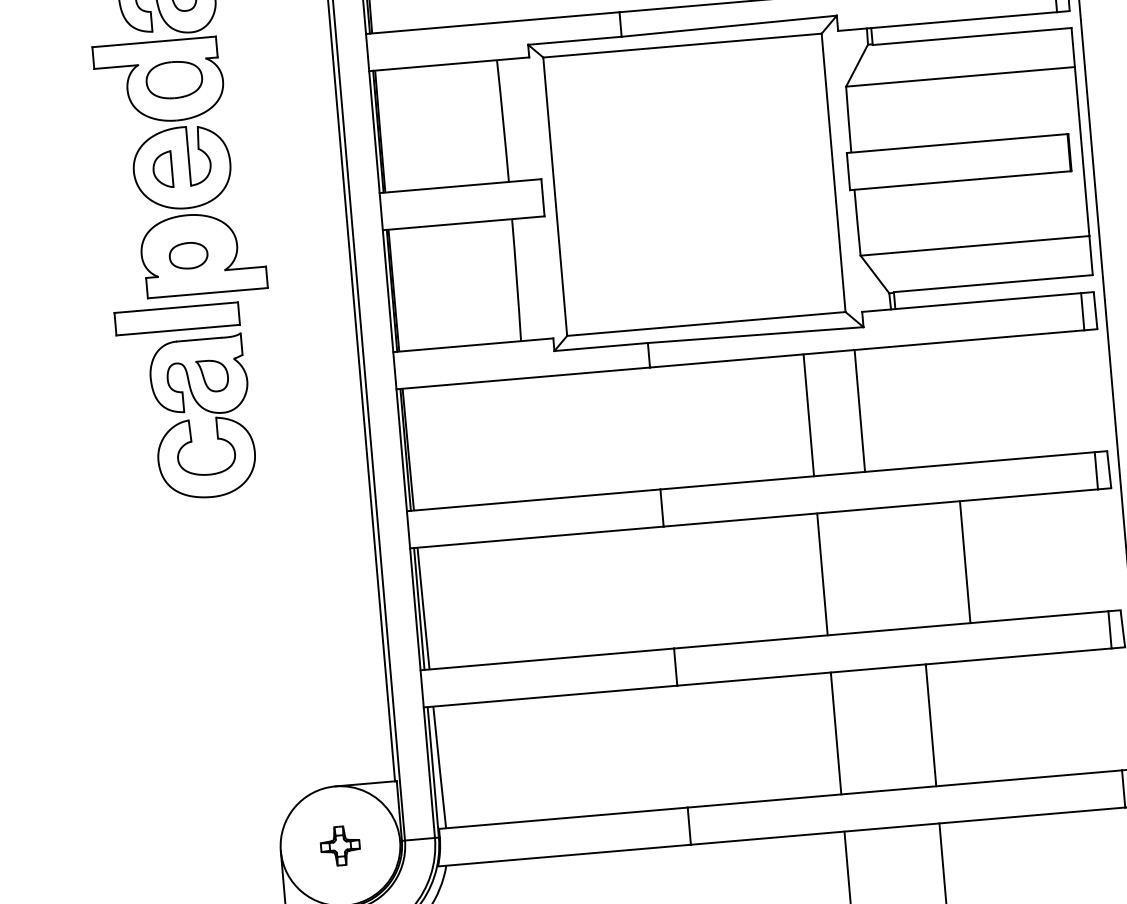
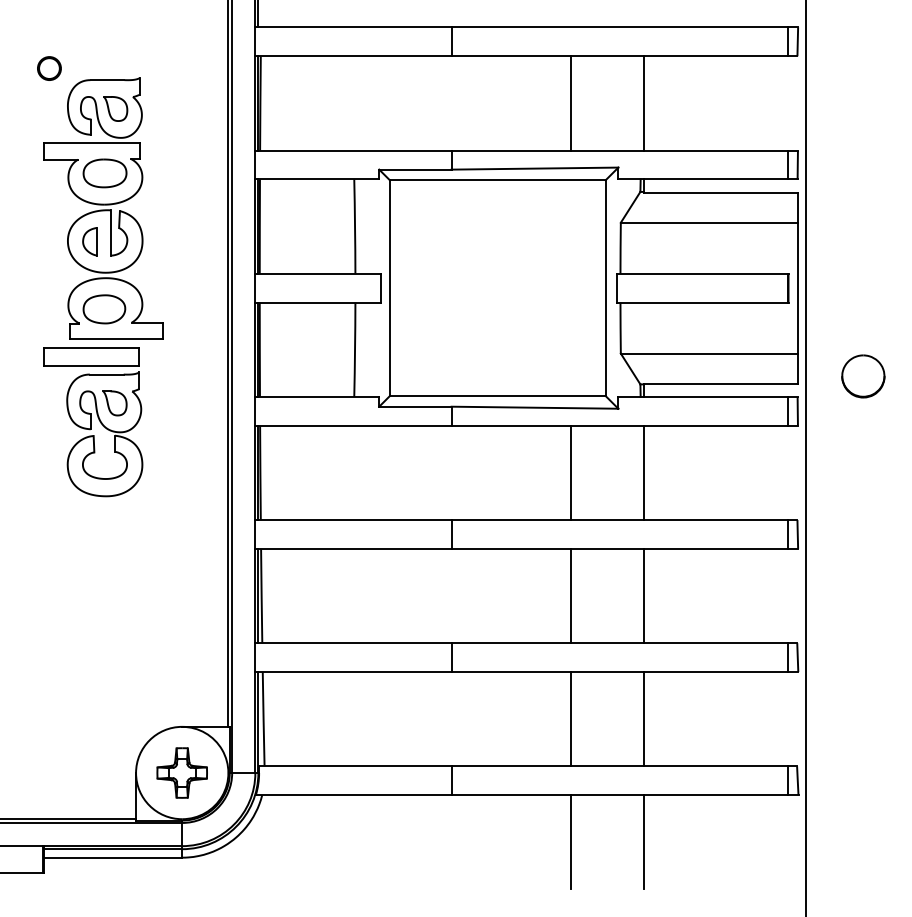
part: (188, 255) -> (104, 309), size x1.43
line: (860, 410) -> (644, 472), moved
line: (965, 561) -> (644, 595), moved
part: (339, 845) -> (181, 772), size x1.67

